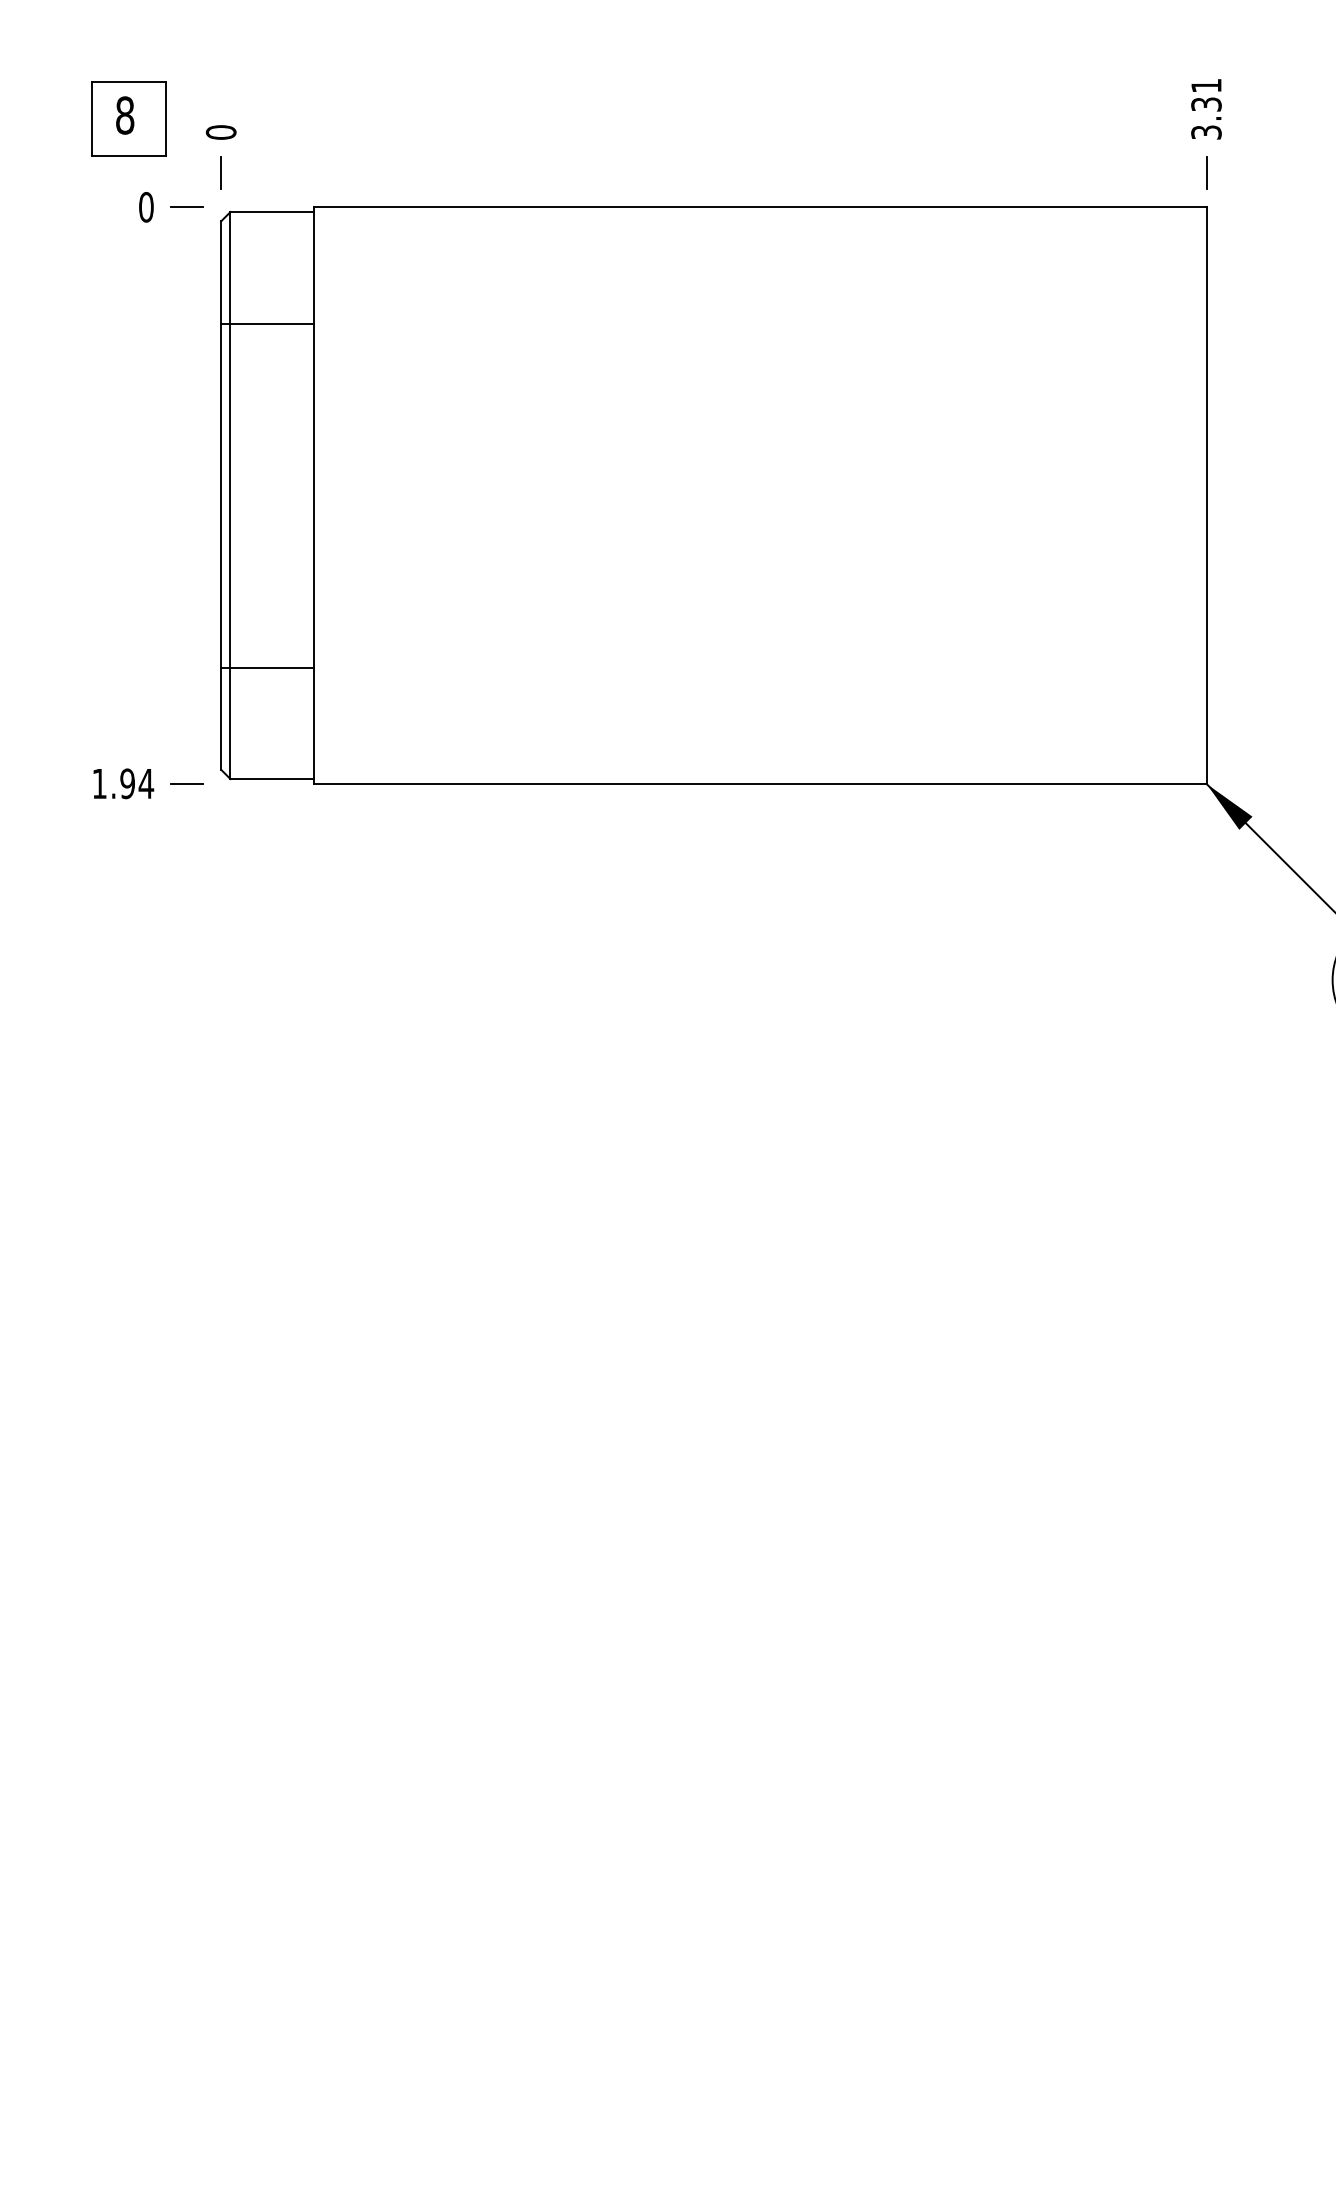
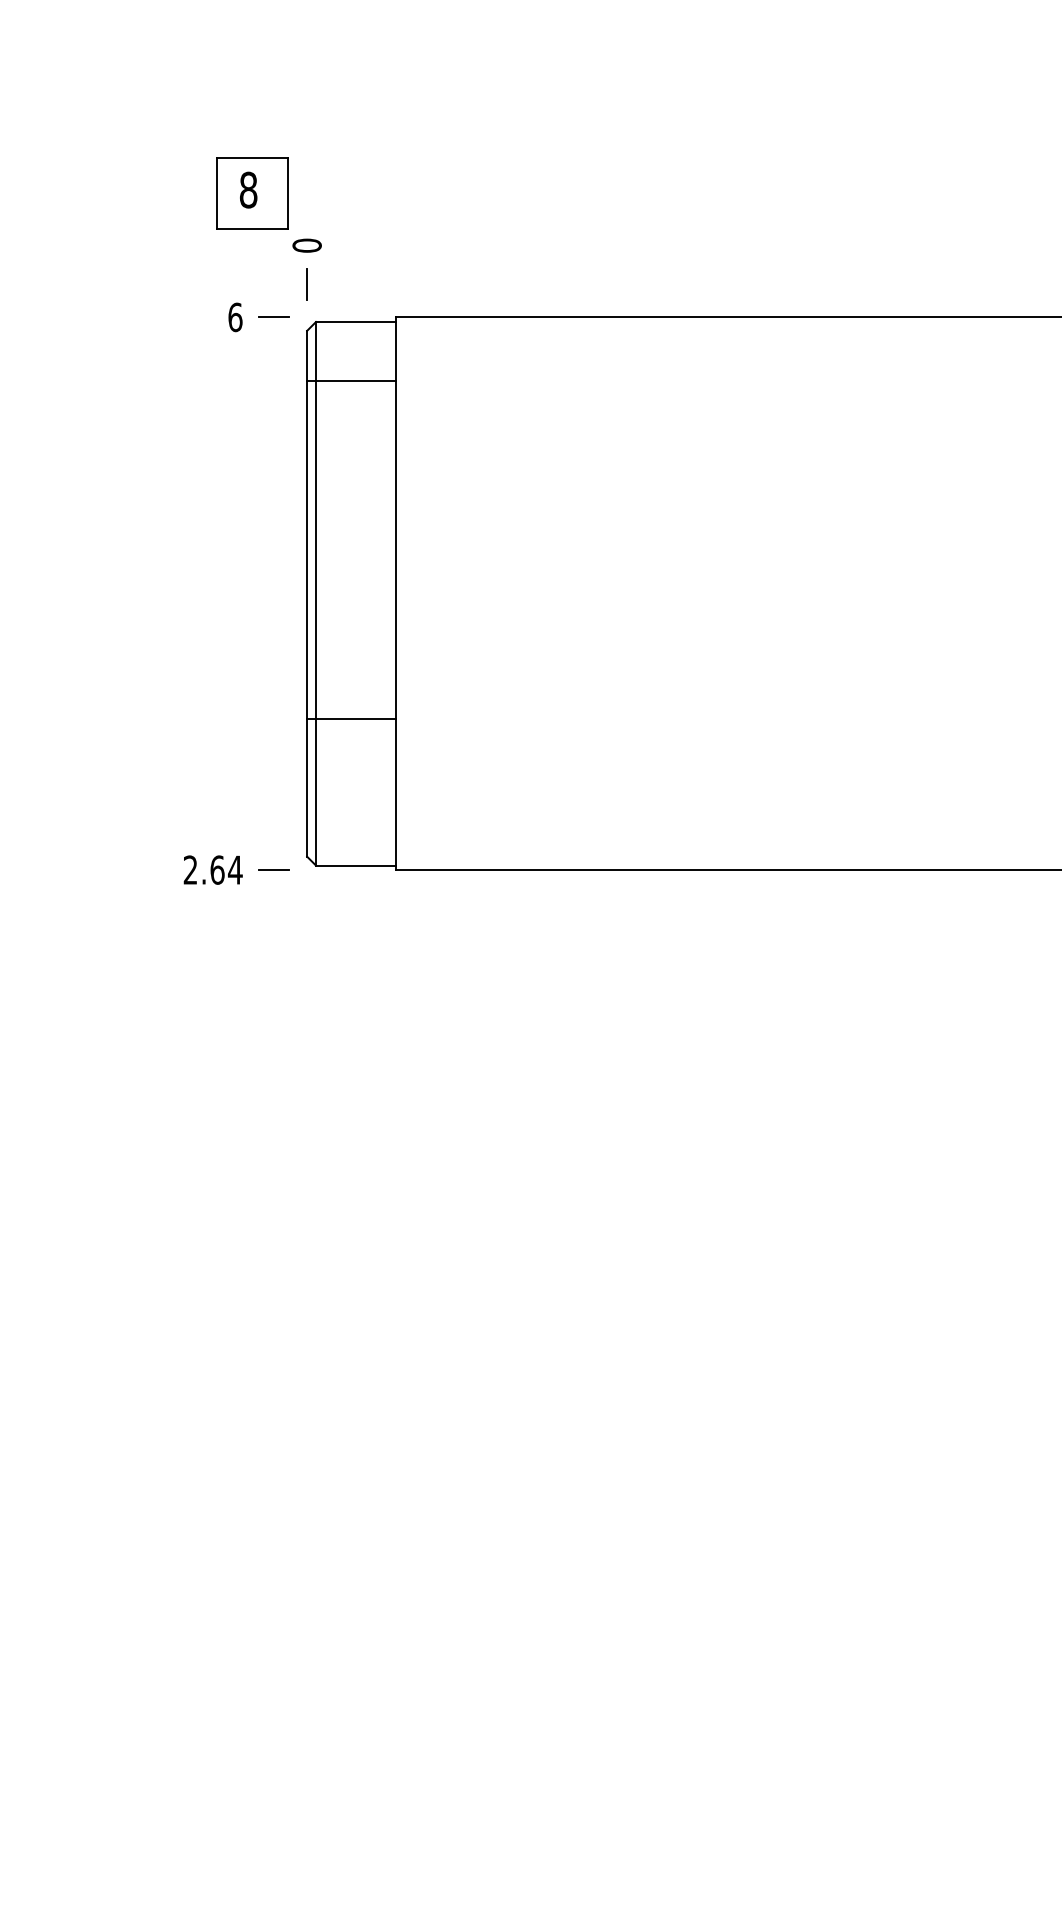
part: (128, 118) -> (251, 192), moved
text: (146, 207) -> (235, 317), 0 -> 6
line: (267, 323) -> (351, 380), moved
line: (267, 667) -> (351, 719), moved
text: (113, 783) -> (203, 869), 1.94 -> 2.64

